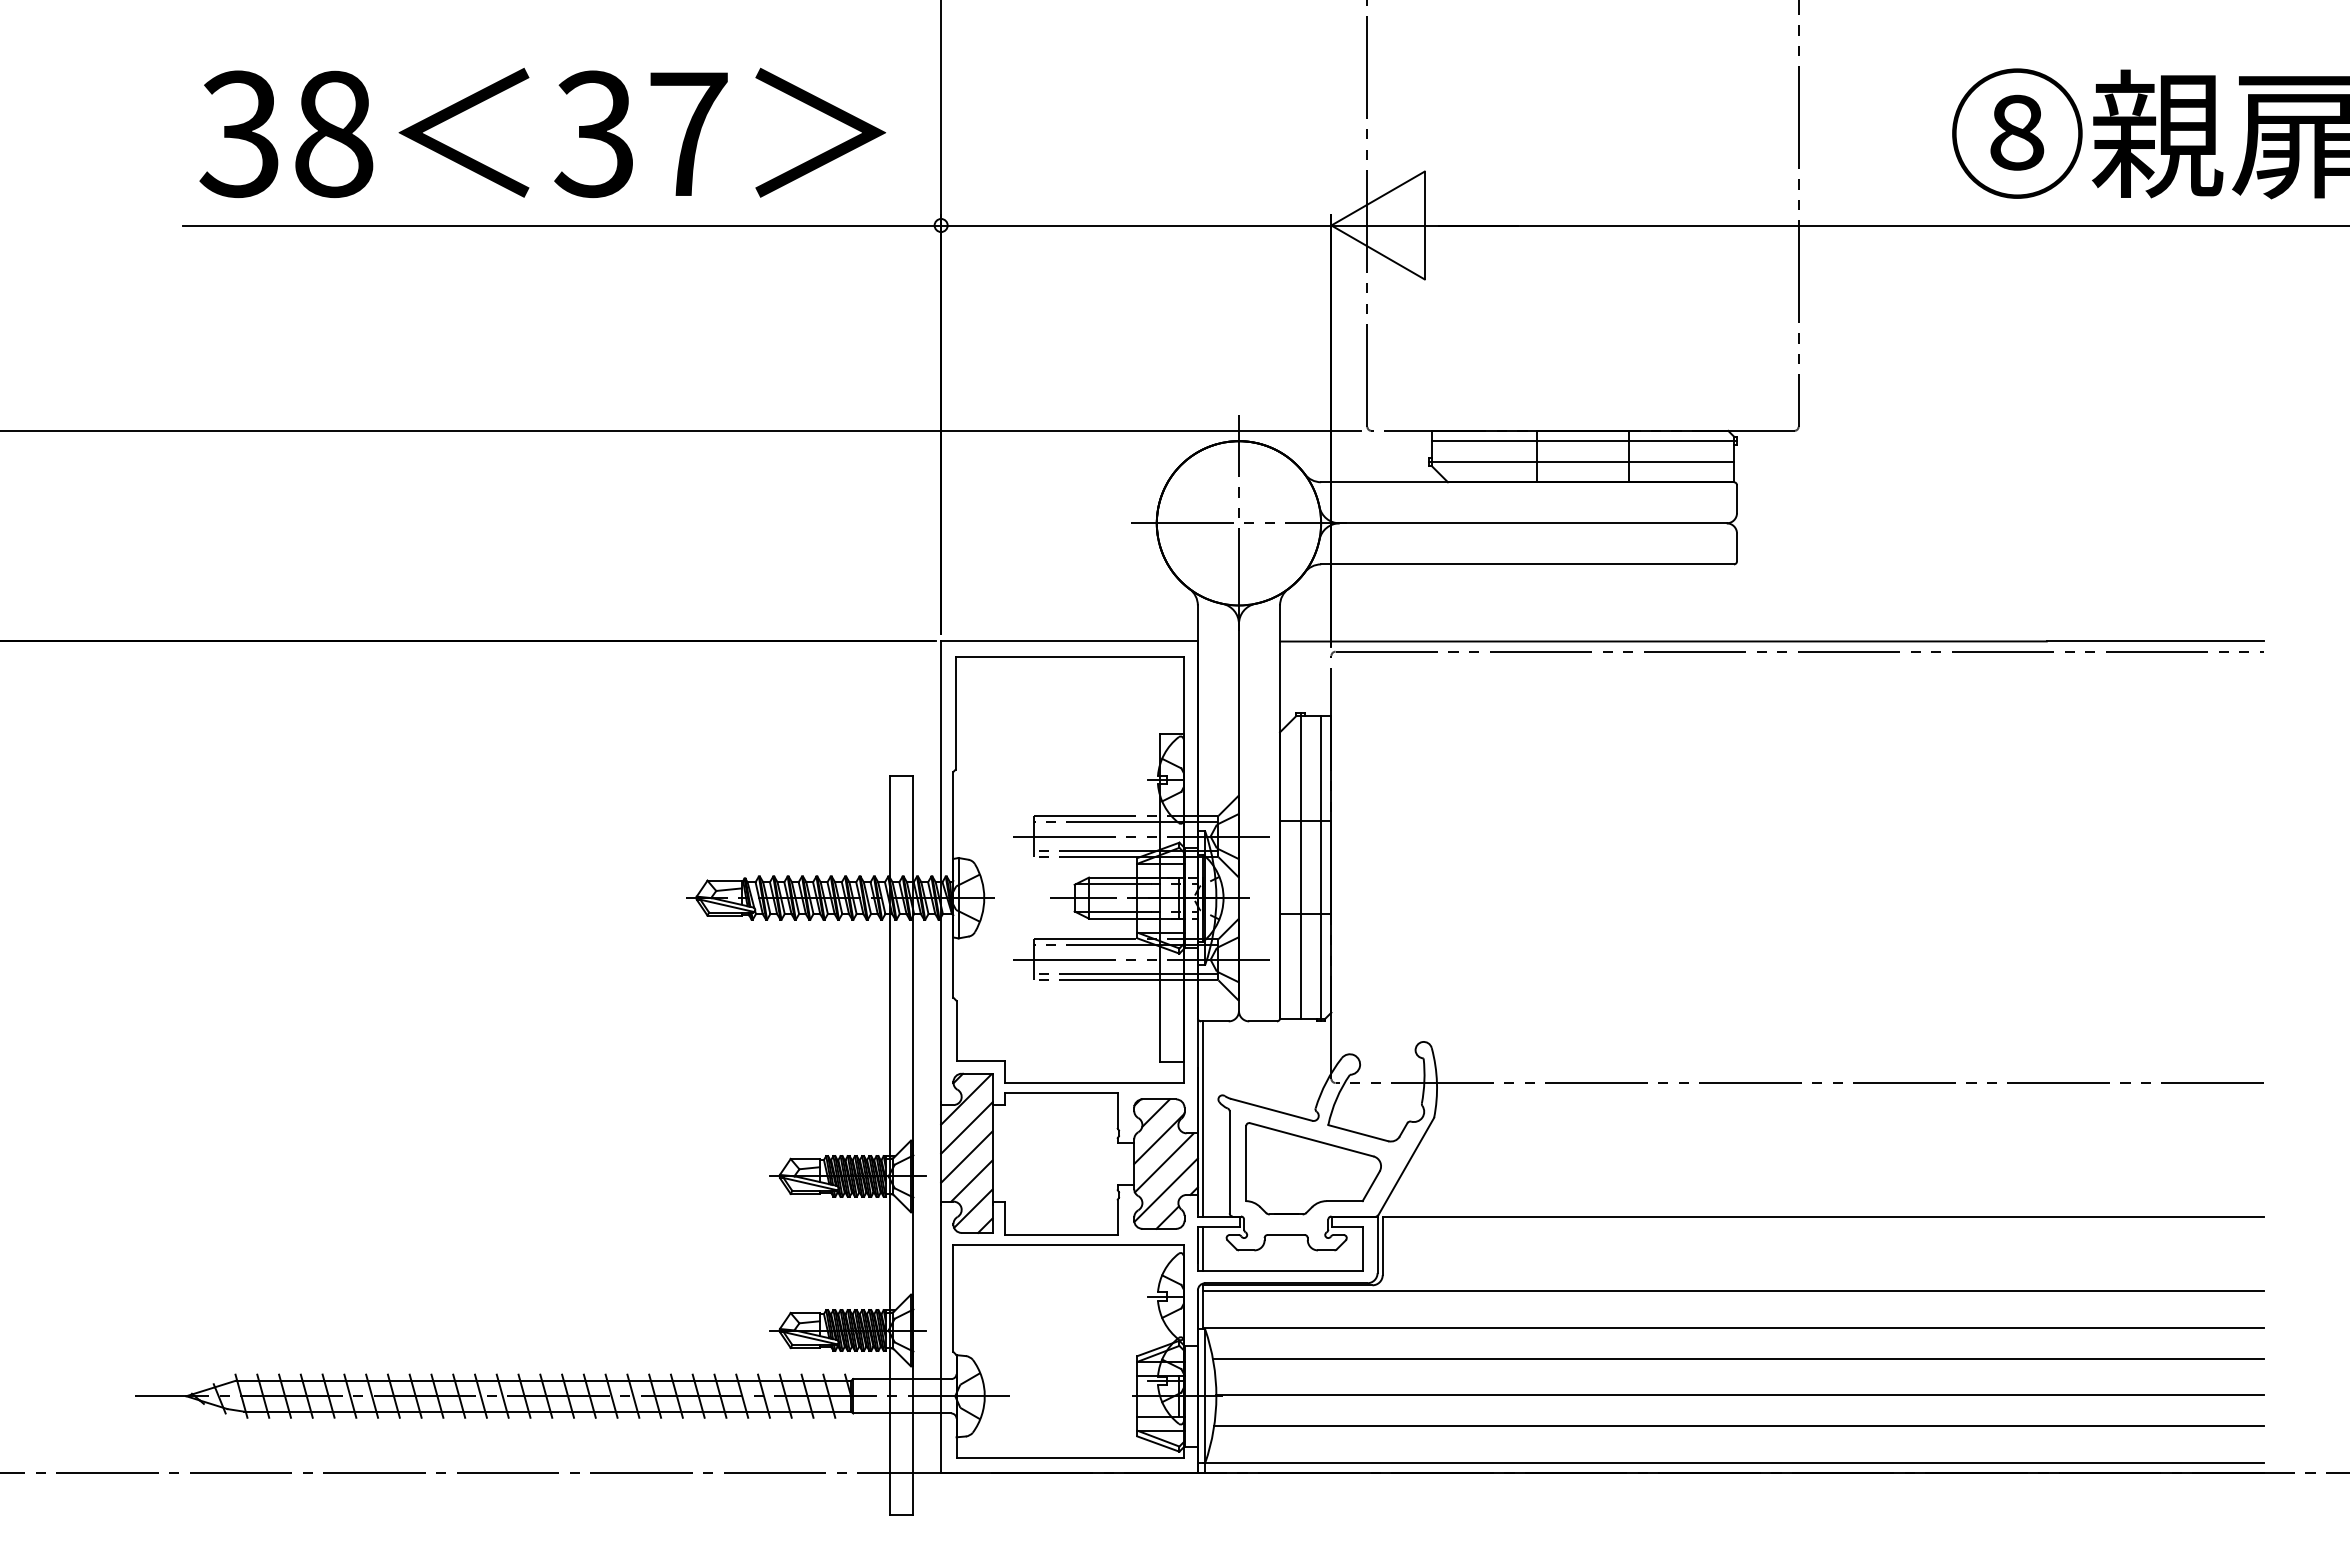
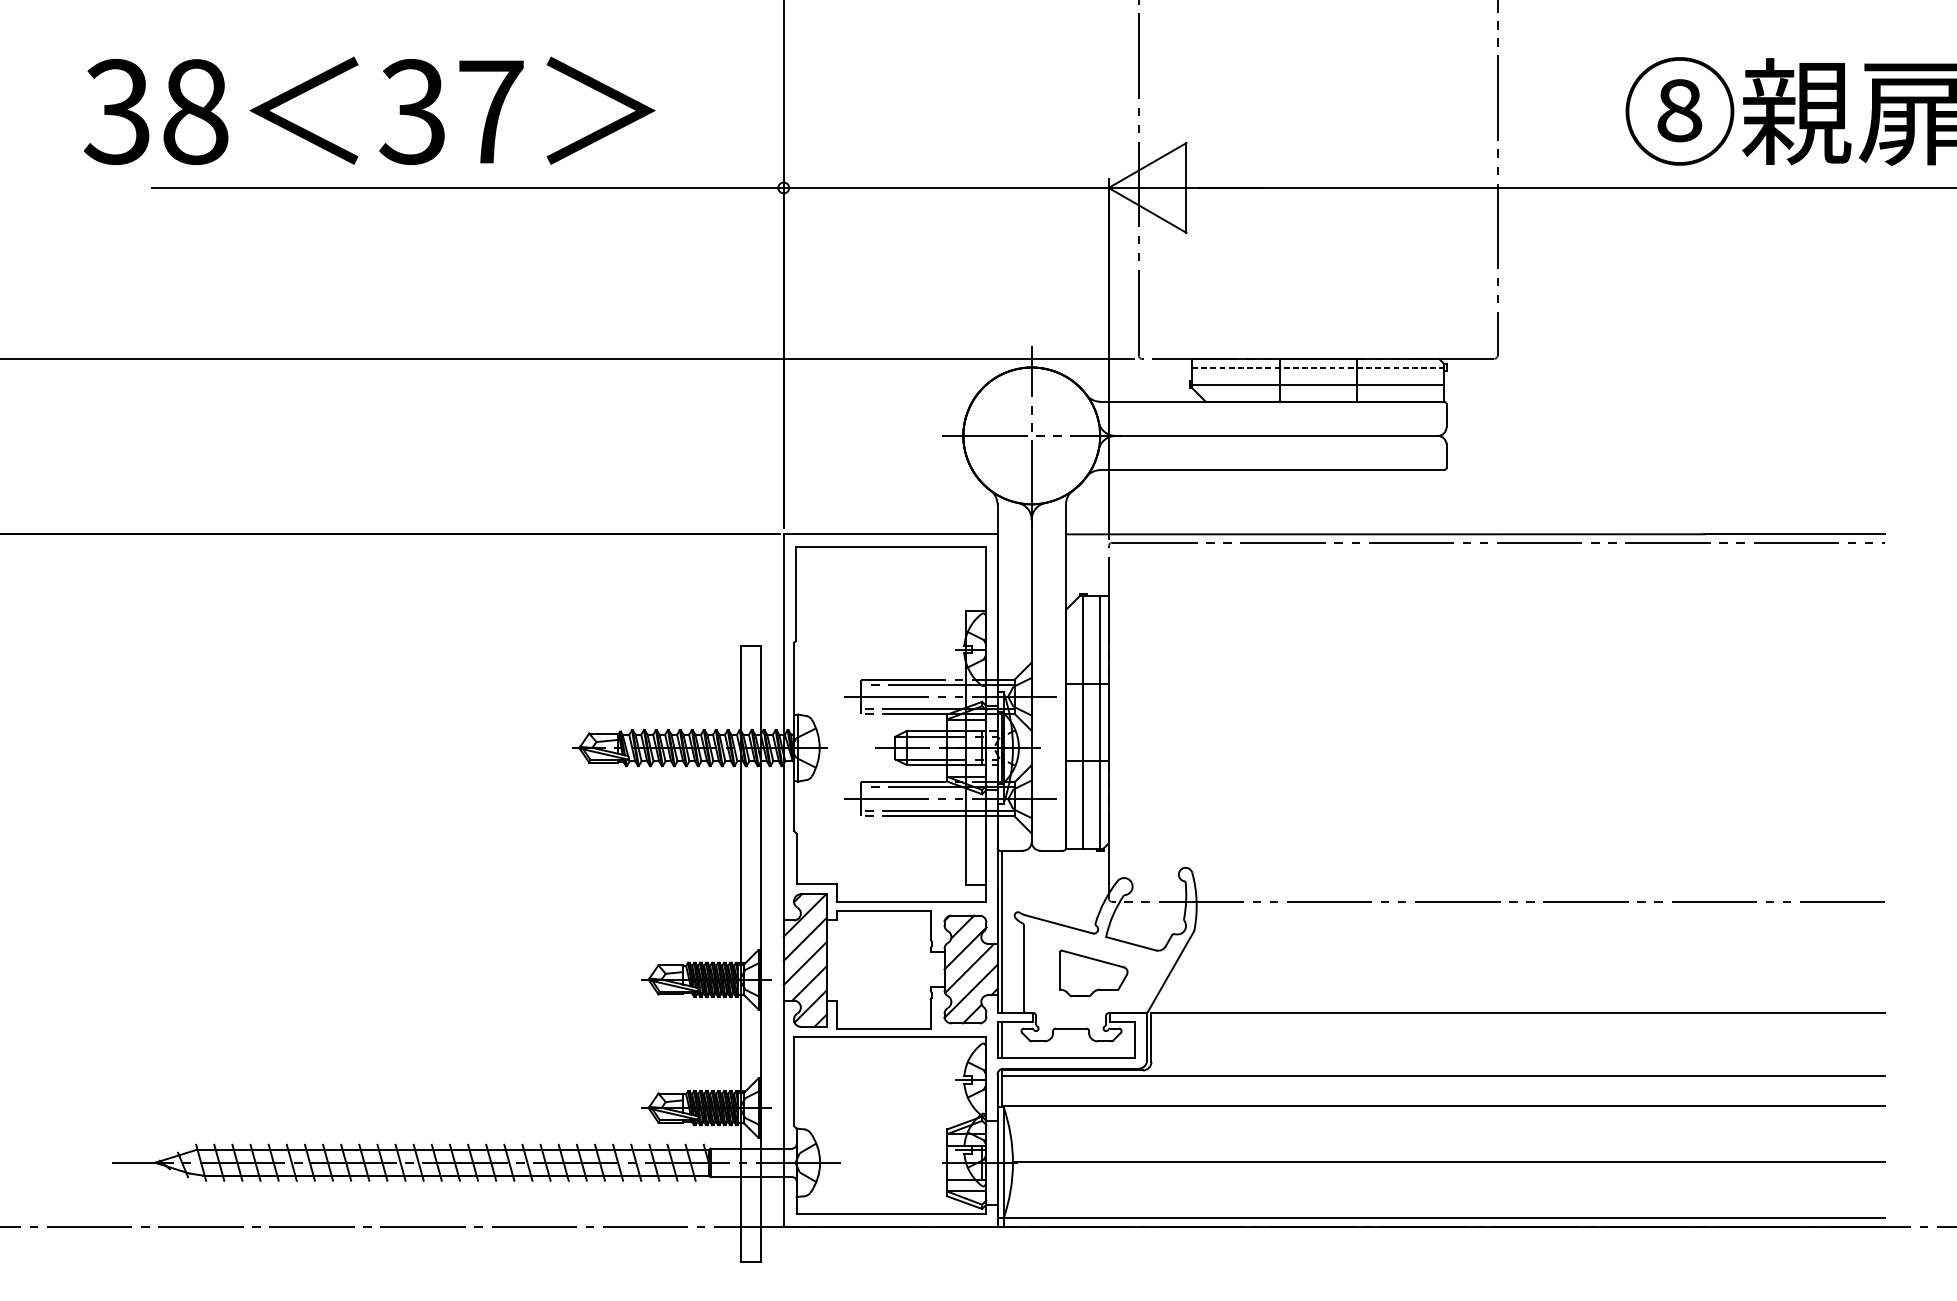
text: (542, 132) -> (369, 110), moved
line: (1584, 441) -> (1319, 367), solid -> dashed
part: (1313, 1168) -> (1093, 973), size x0.6
line: (1738, 1359) -> (1447, 1132), removed
line: (1739, 1426) -> (1448, 1188), removed

